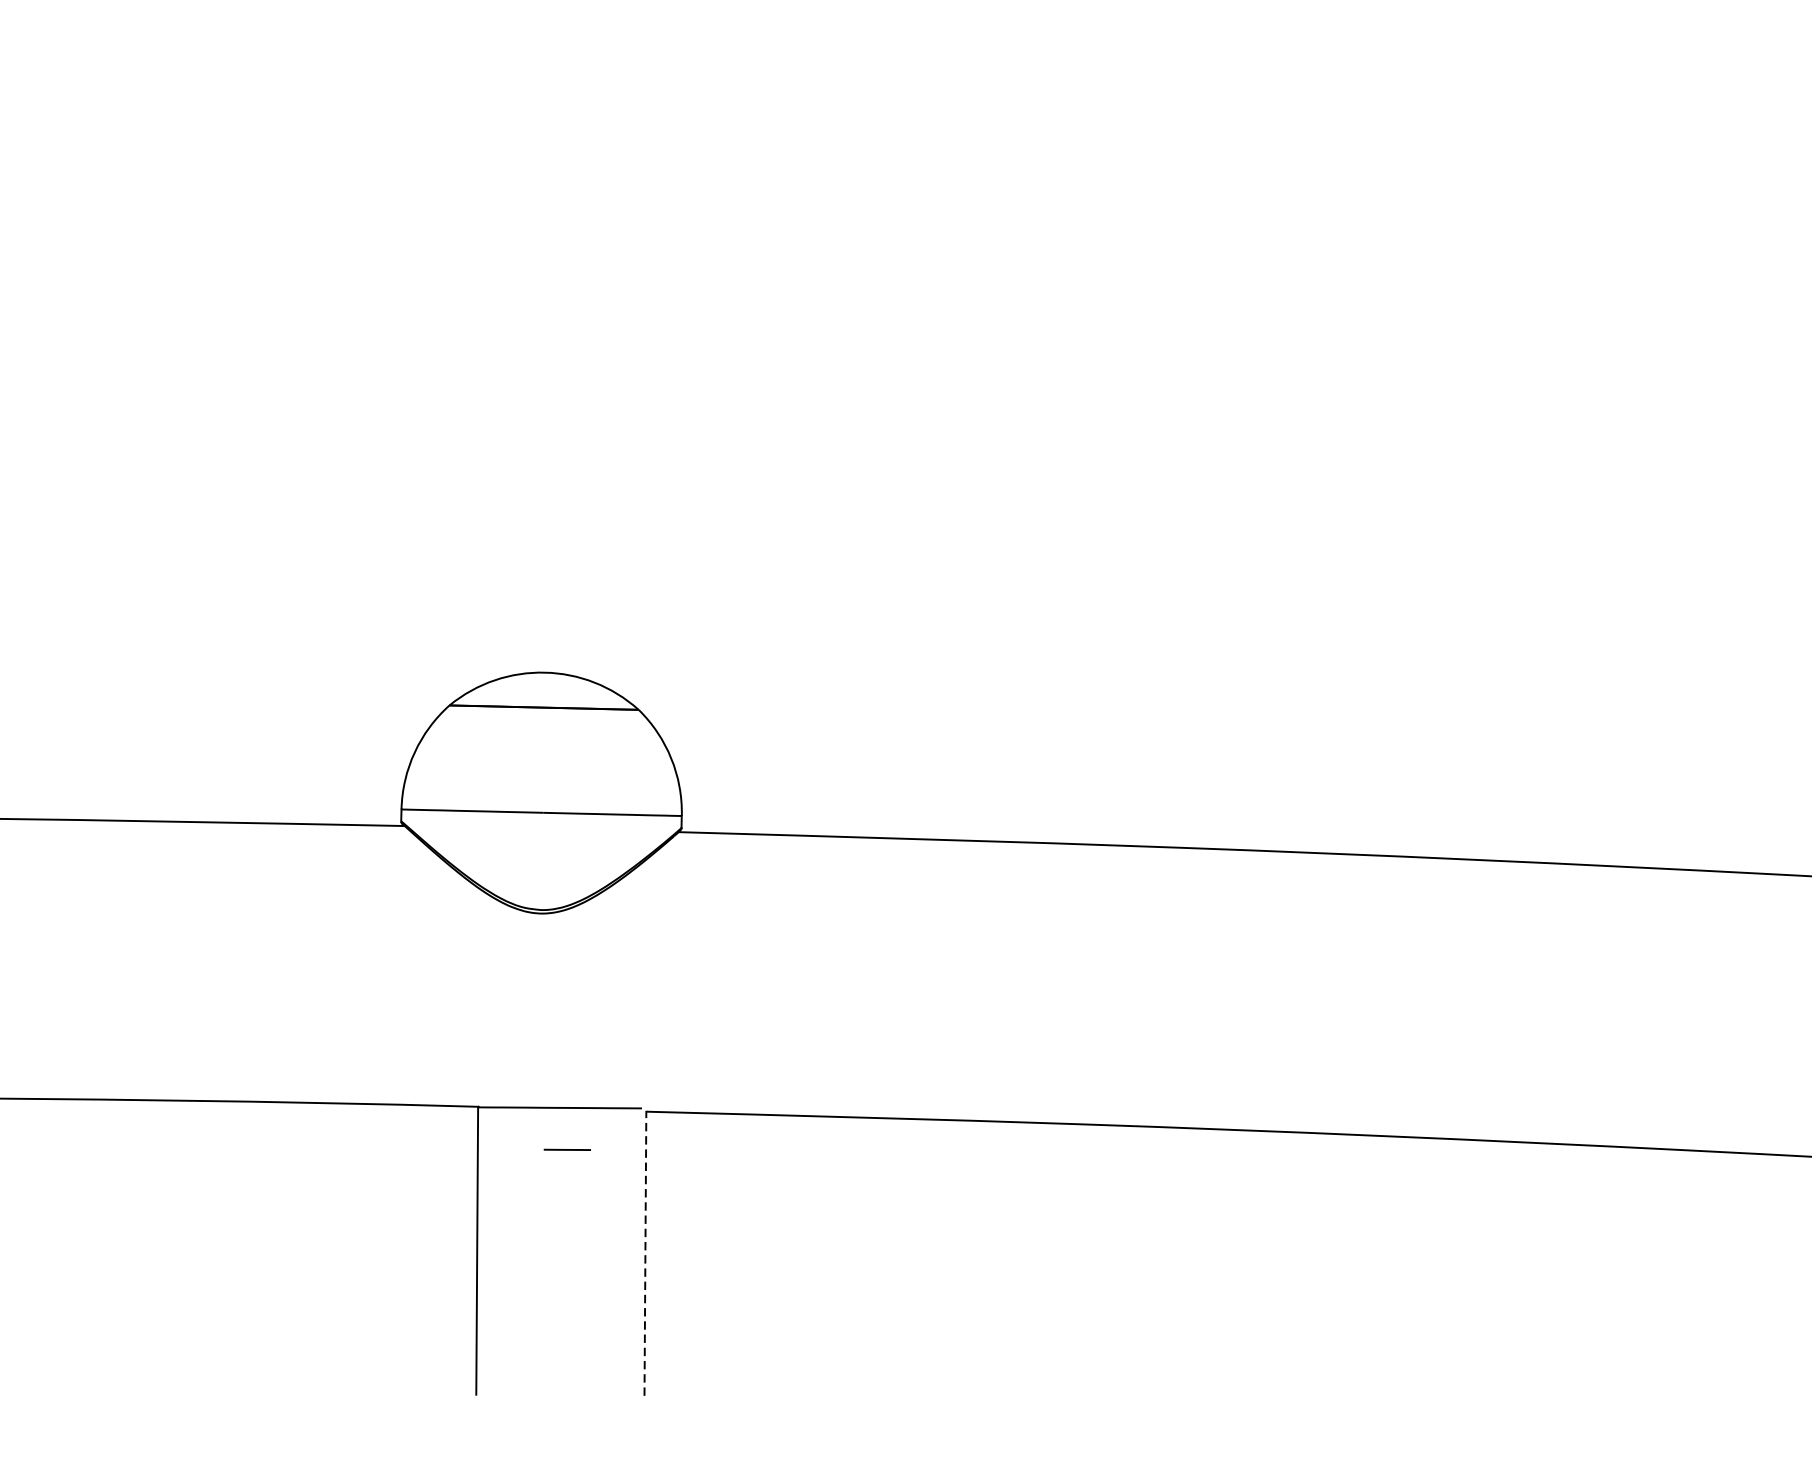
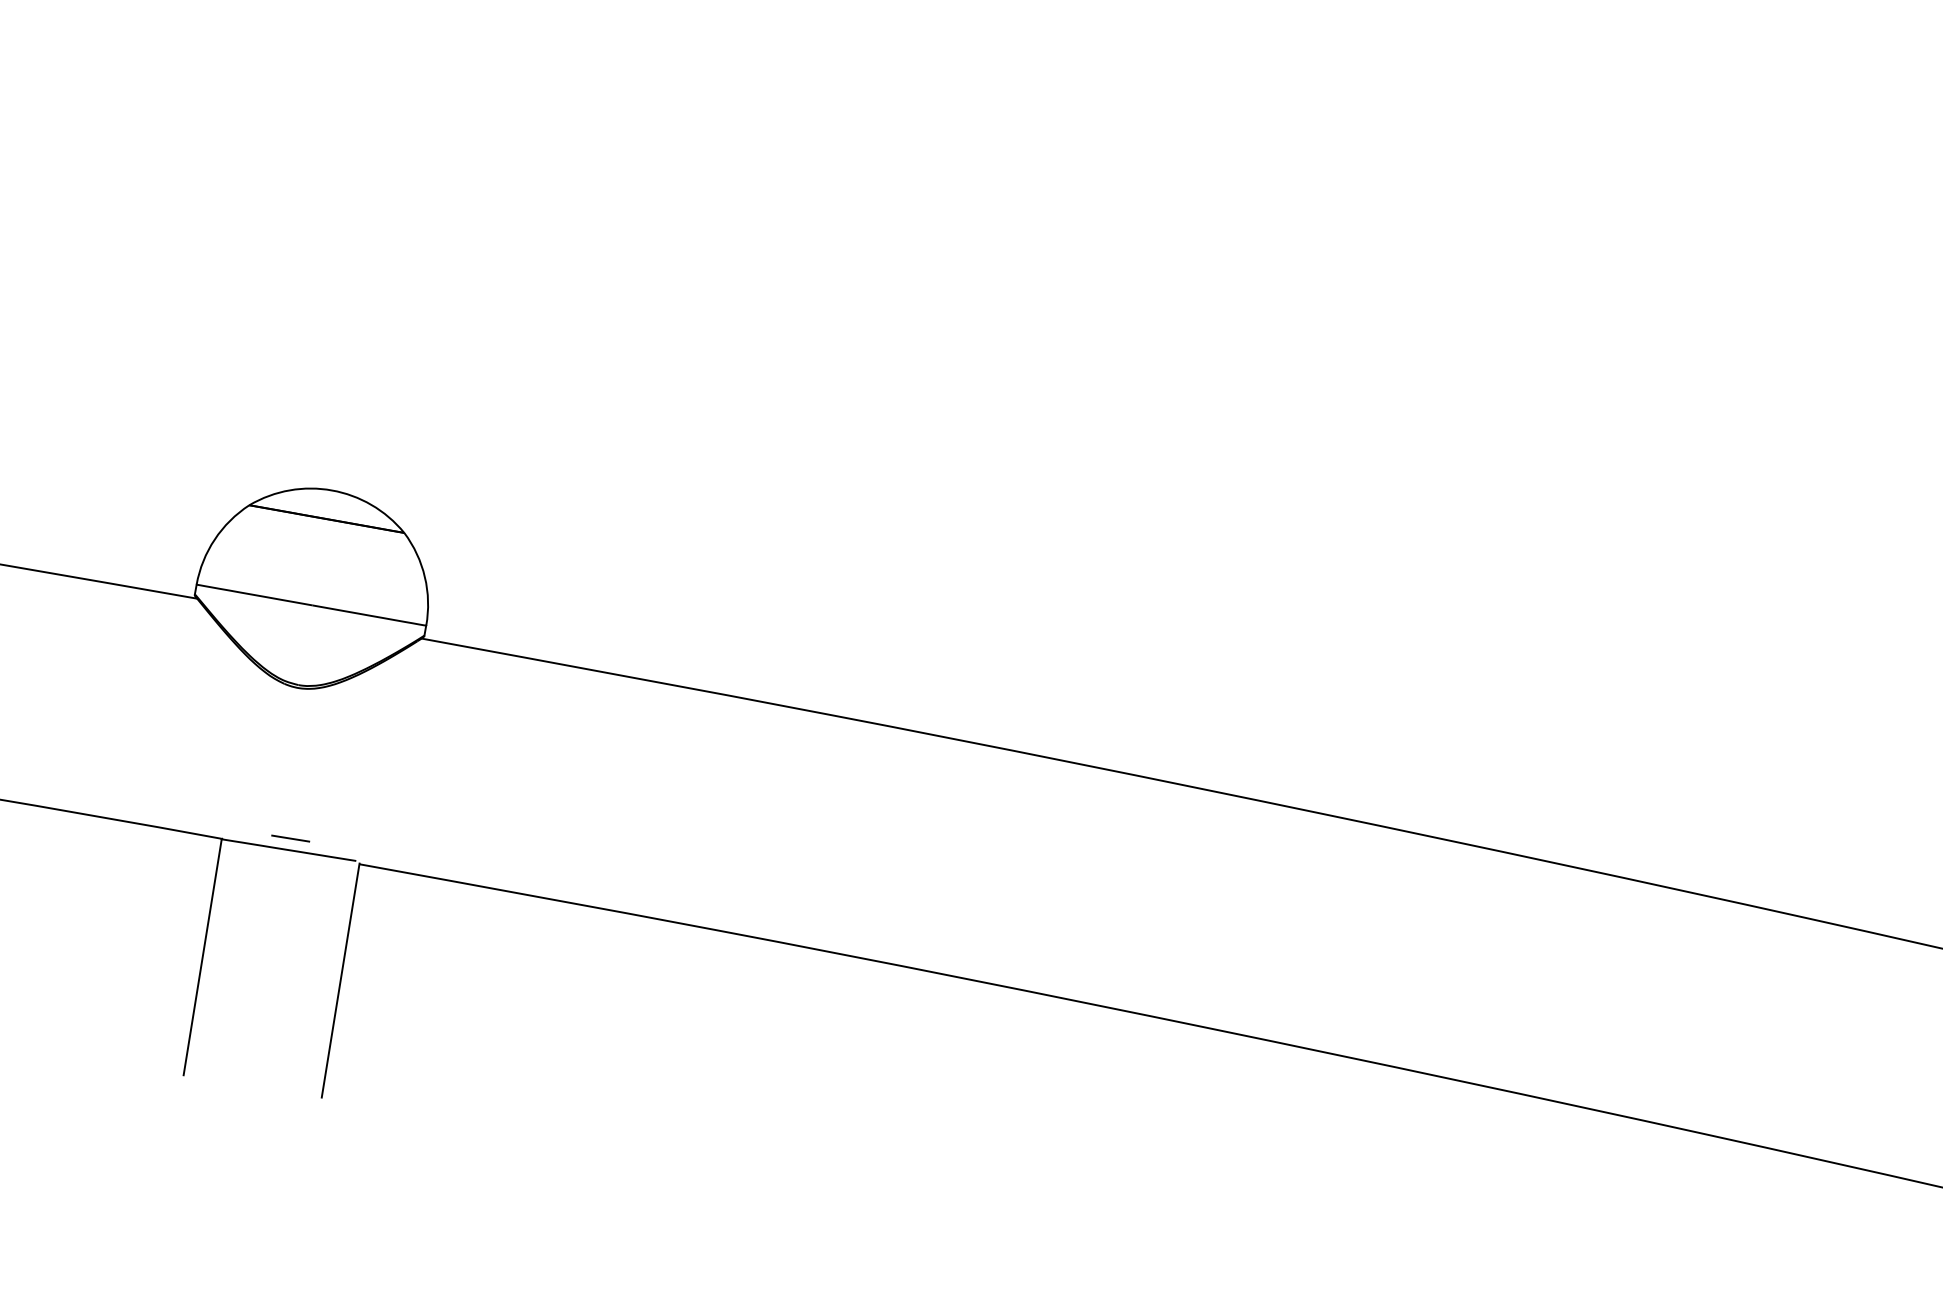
line: (567, 1149) -> (290, 838), moved
line: (645, 1253) -> (340, 980), dashed -> solid

